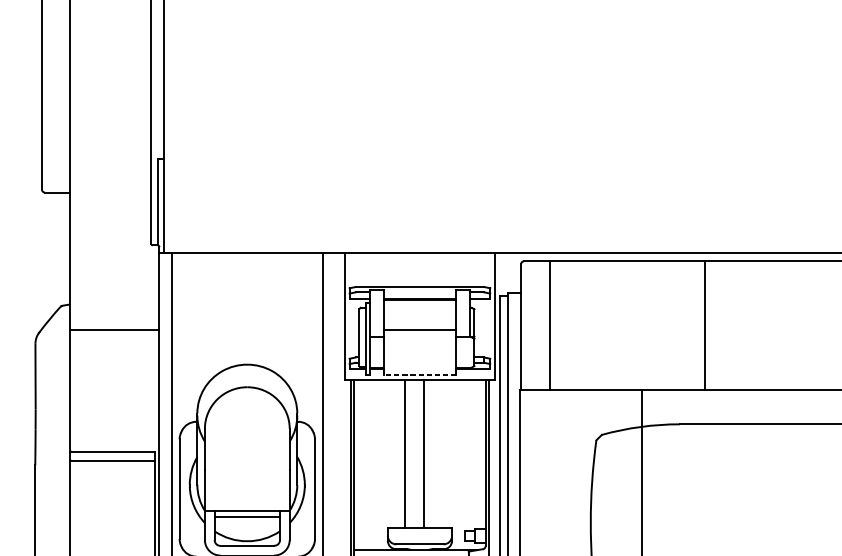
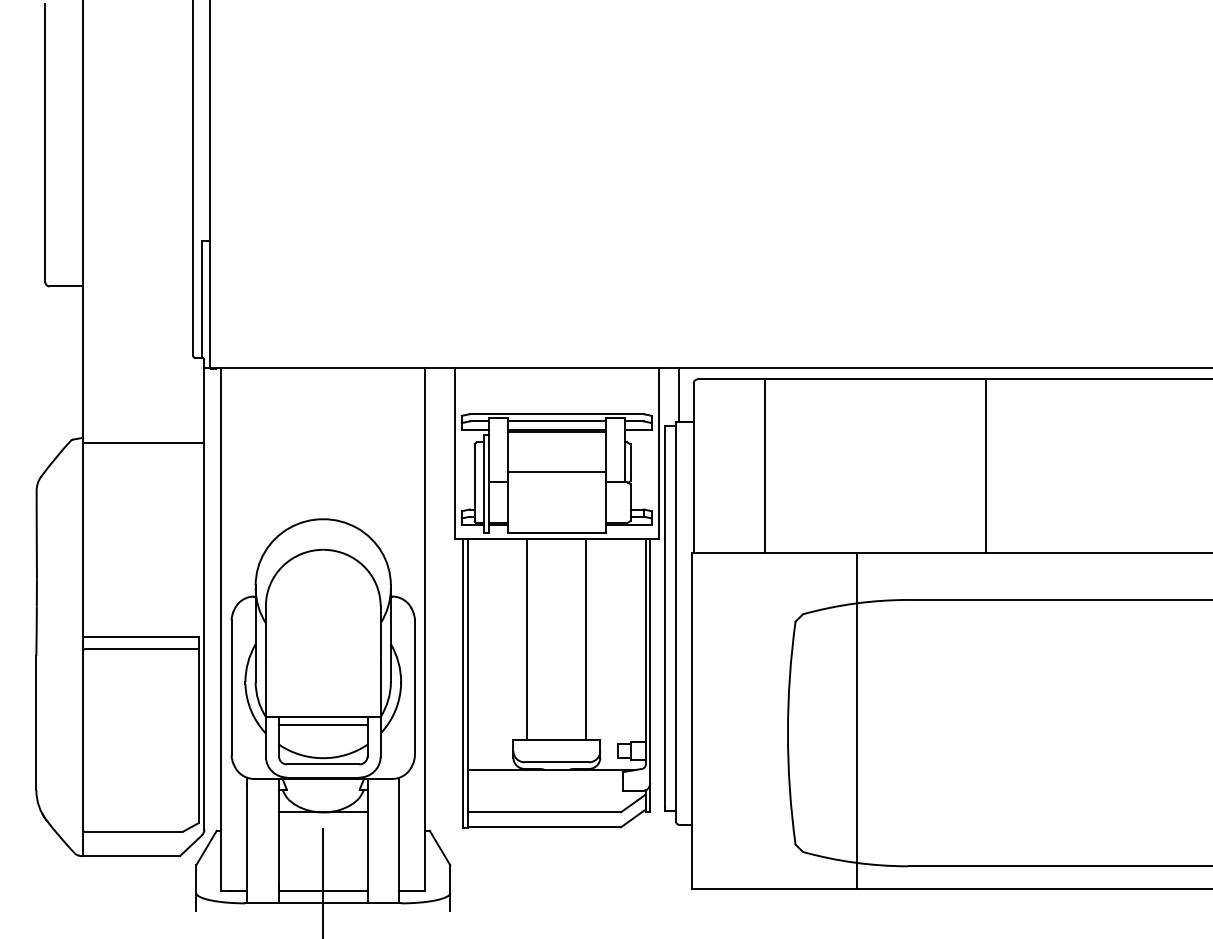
line: (509, 272) -> (678, 394), added
line: (419, 292) -> (556, 421), added
line: (550, 325) -> (765, 466), moved
line: (704, 325) -> (986, 466), moved
line: (114, 330) -> (143, 442), moved
line: (419, 375) -> (556, 533), dashed -> solid
line: (404, 453) -> (586, 639), moved
line: (424, 453) -> (527, 639), moved

